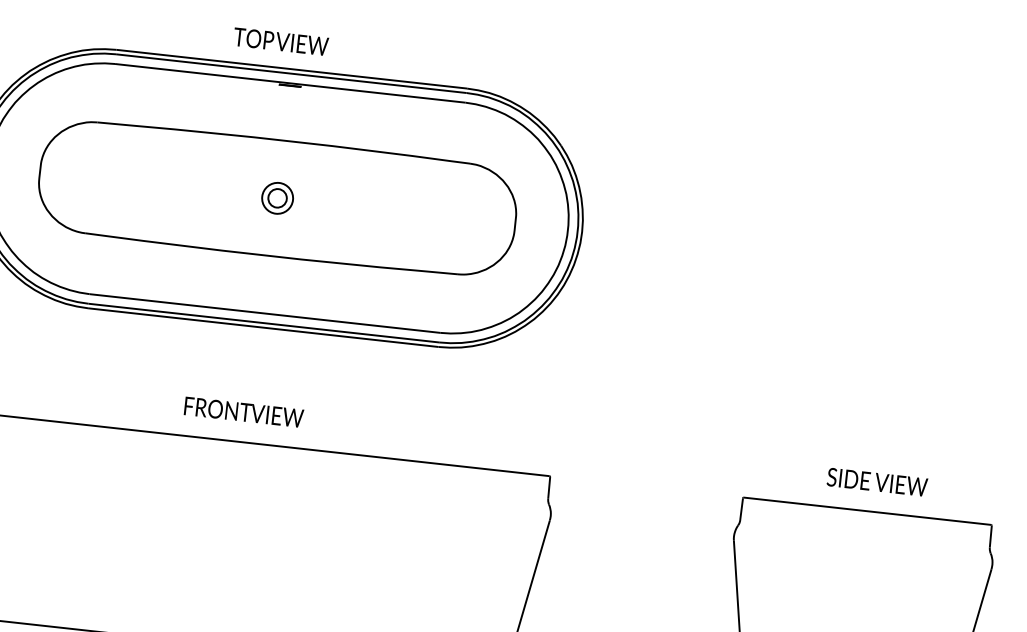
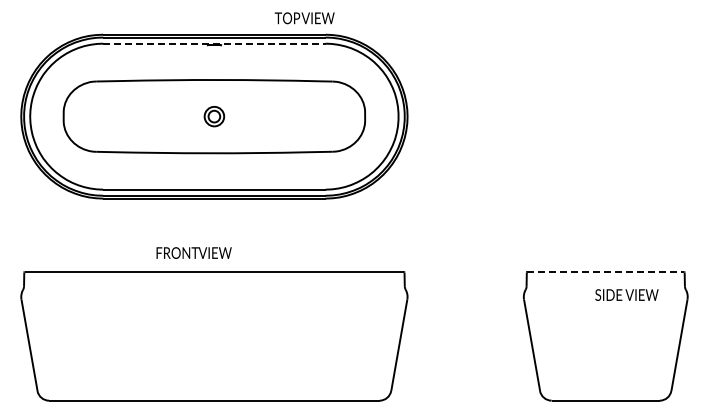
text: (280, 42) -> (304, 18), moved
line: (290, 83) -> (214, 43), solid -> dashed
text: (243, 411) -> (193, 252), moved
text: (876, 481) -> (626, 294), moved
line: (868, 510) -> (606, 271), solid -> dashed

